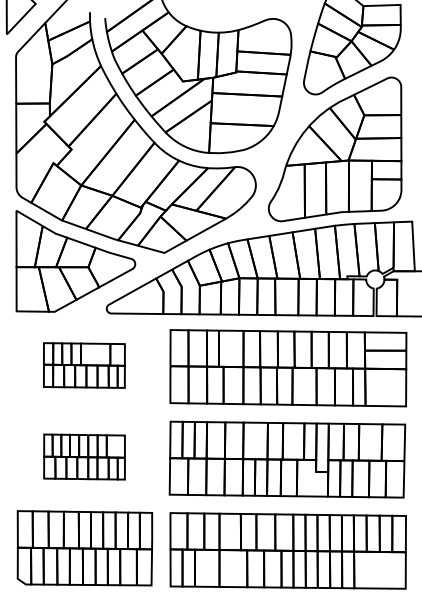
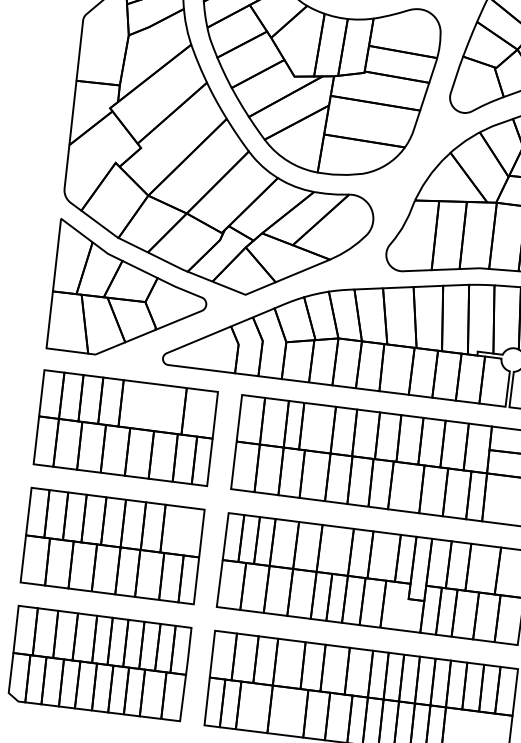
part: (84, 365) -> (126, 428), size x1.67
part: (84, 456) -> (112, 545), size x1.67

